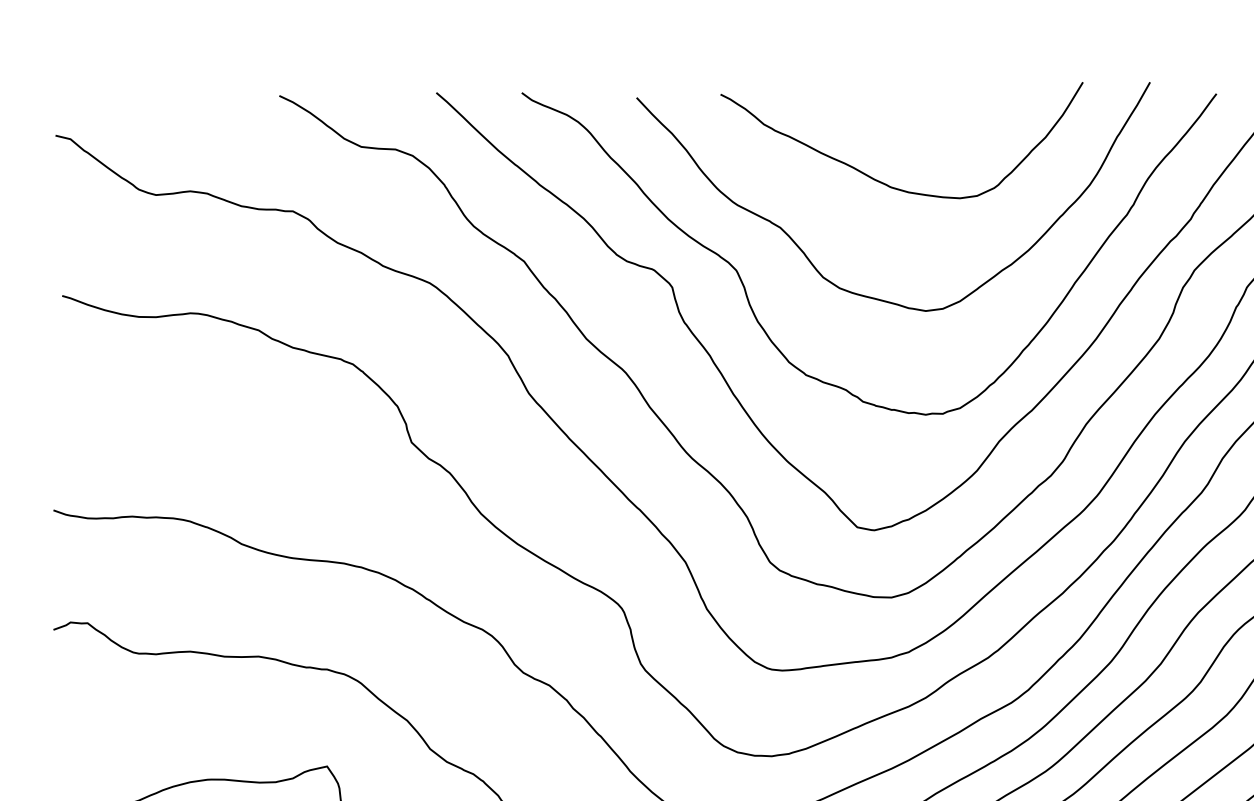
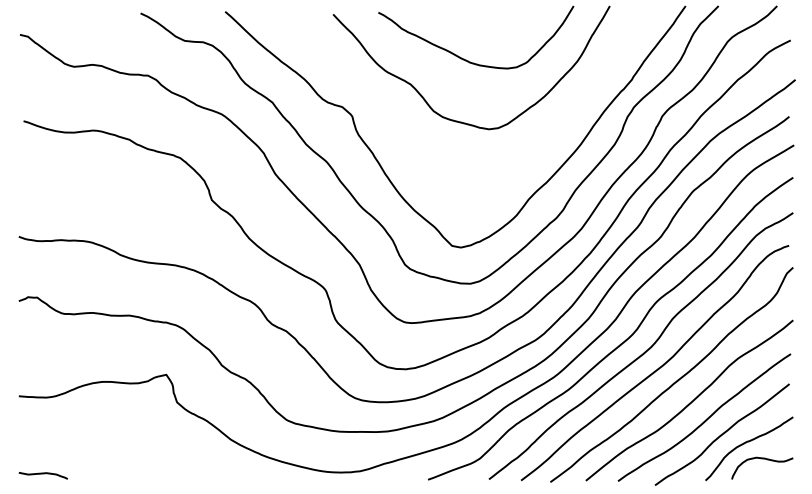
curve: (746, 287) -> (392, 116), removed

